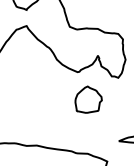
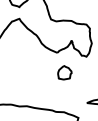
part: (88, 99) -> (64, 72), size x0.7

